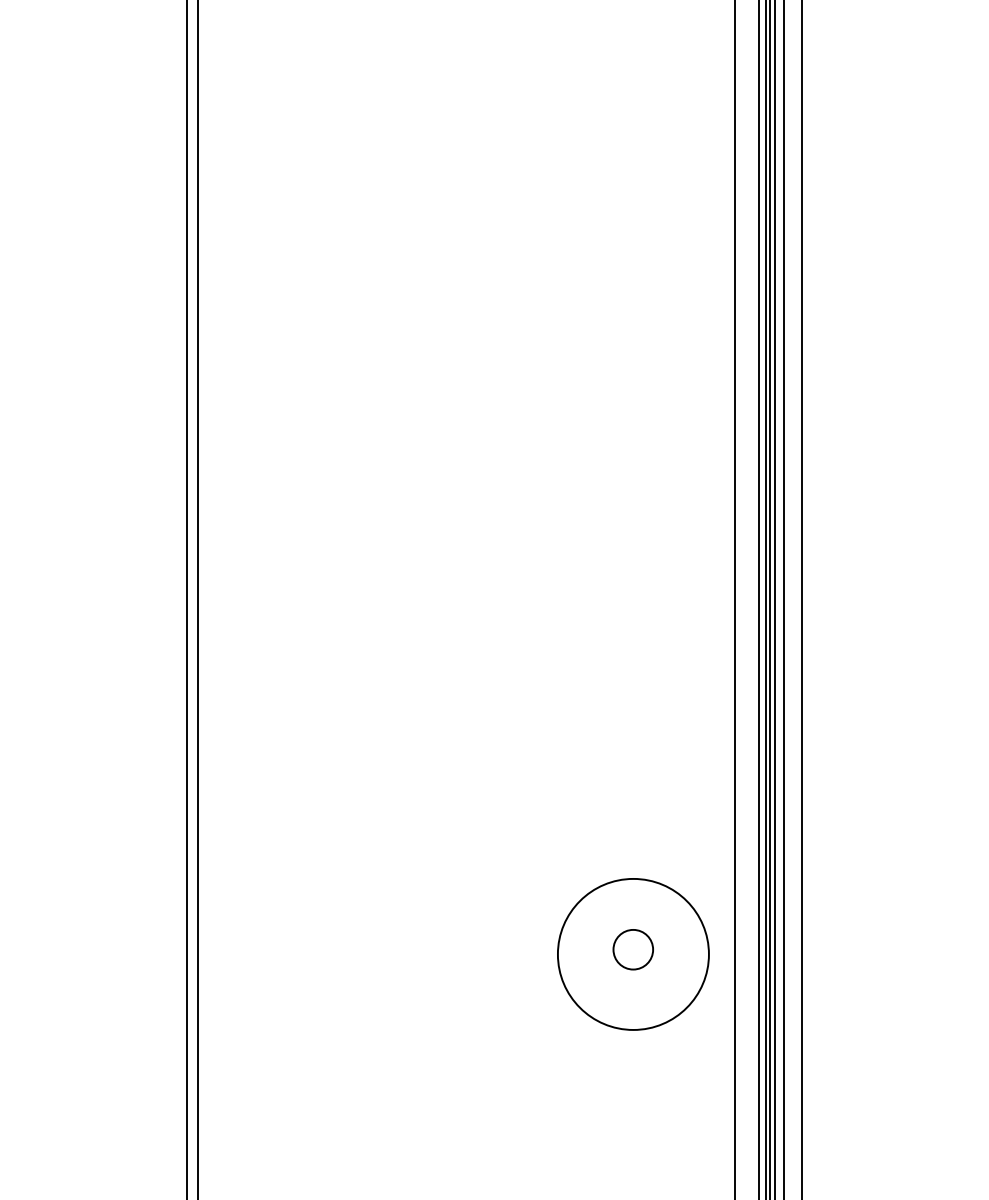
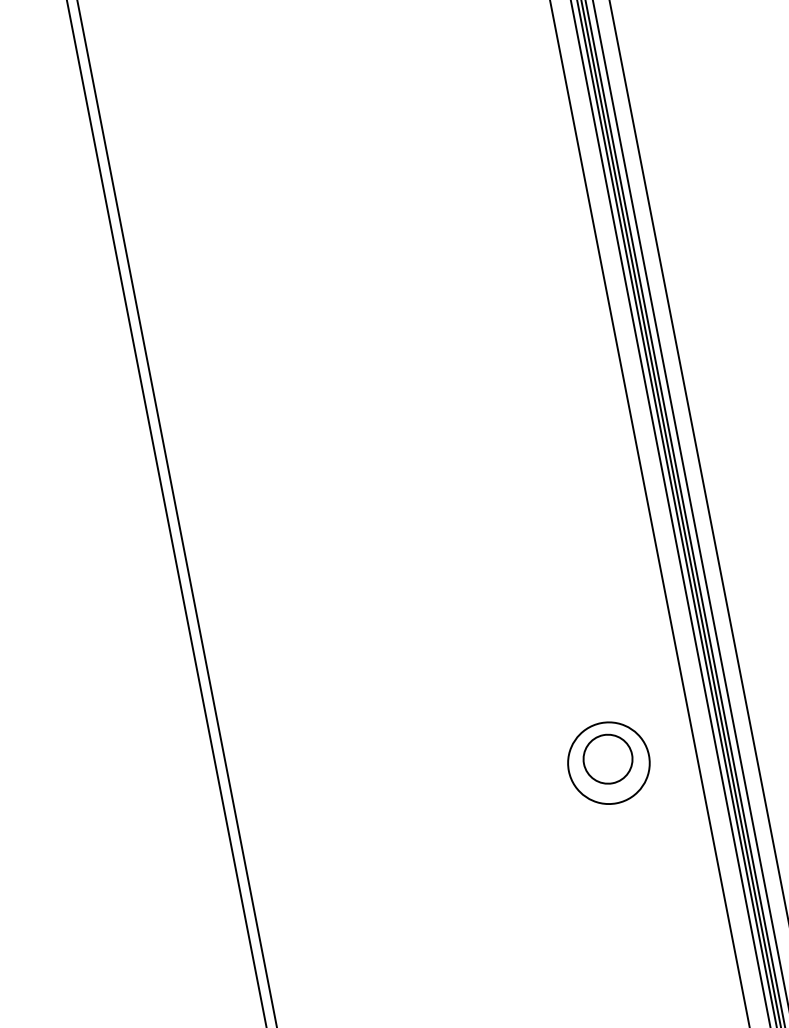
circle: (633, 949) -> (608, 759), size x1.43
circle: (633, 954) -> (608, 763), size x0.62

